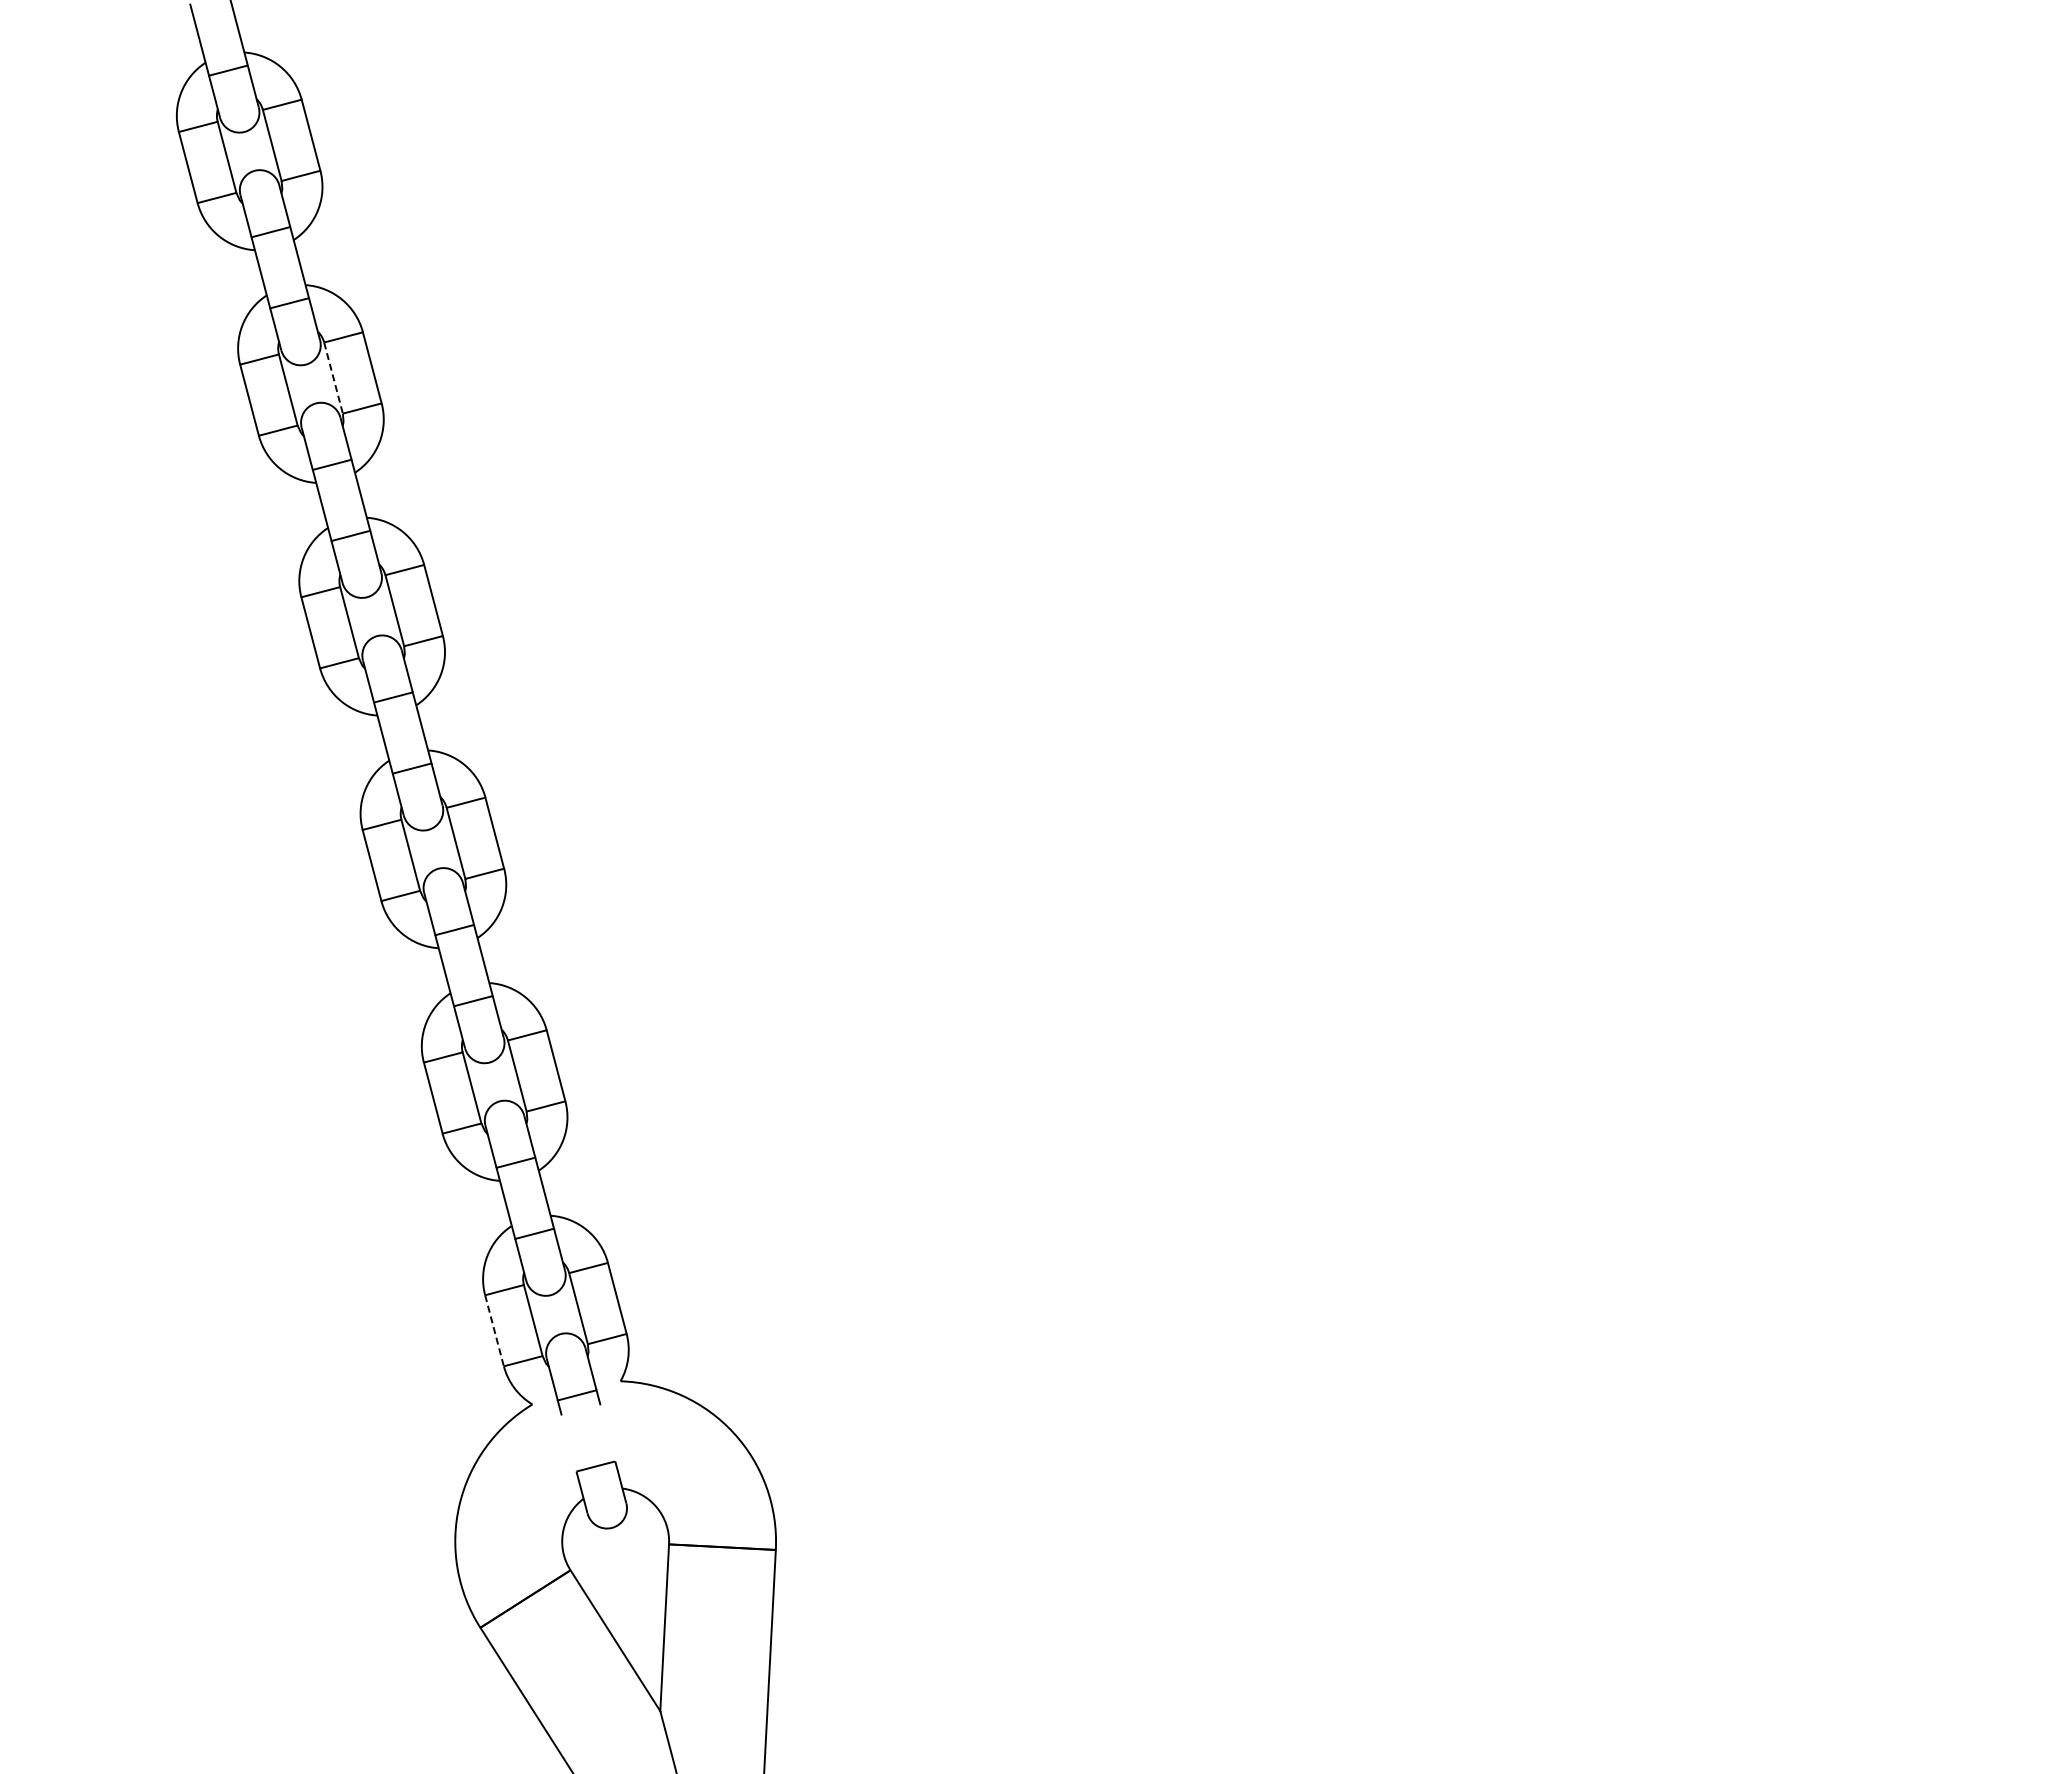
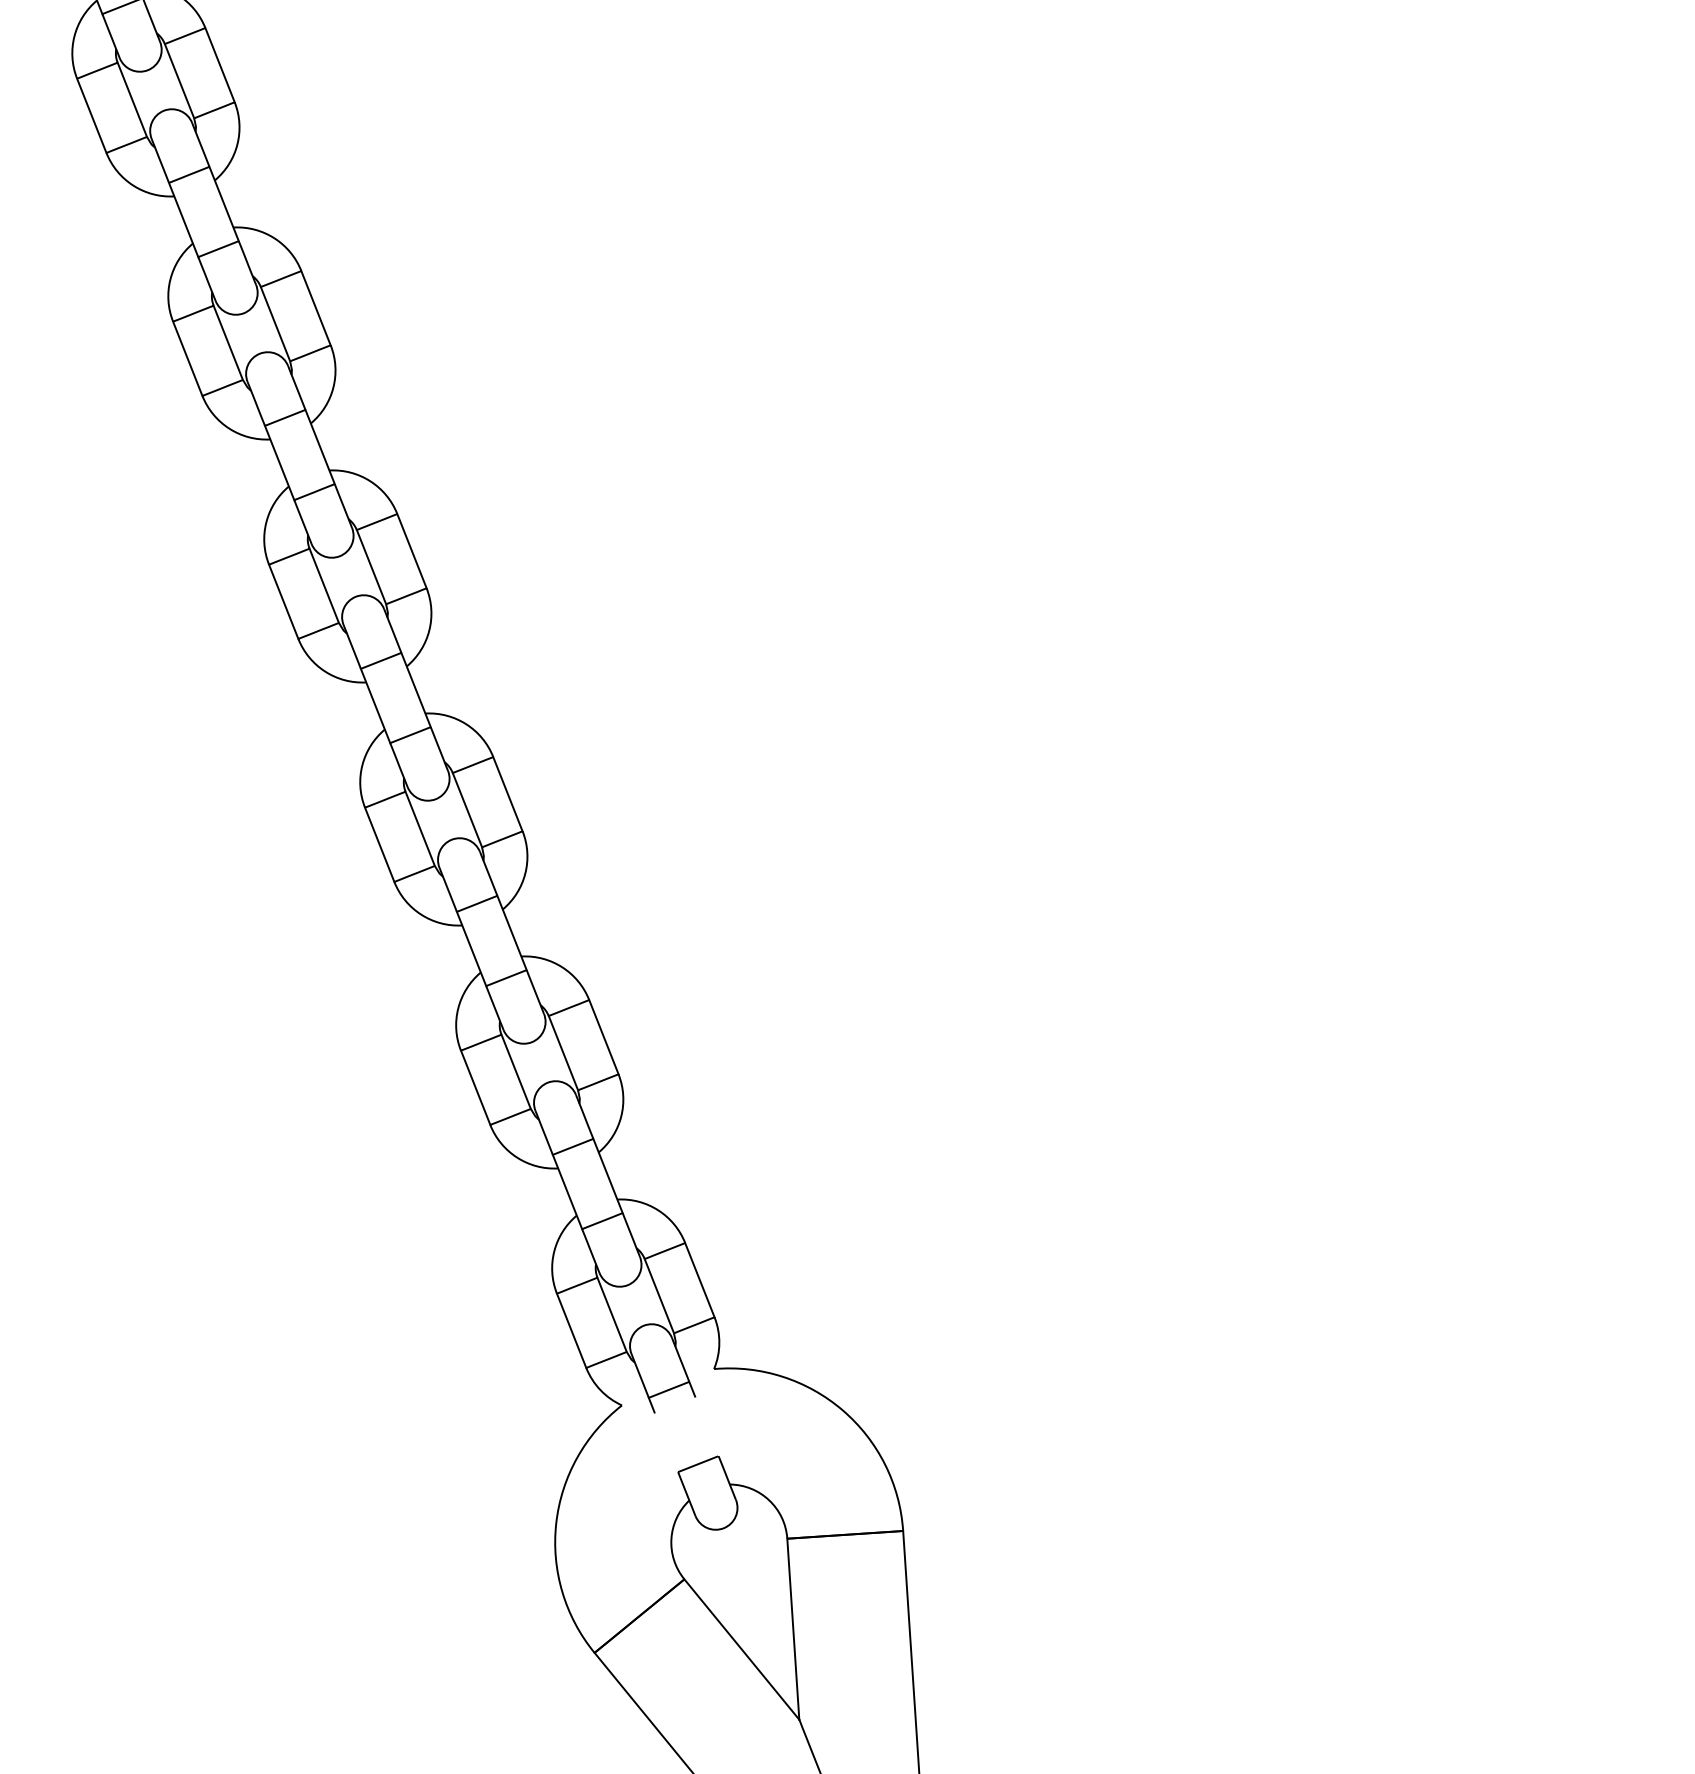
line: (333, 378) -> (275, 324), dashed -> solid
line: (494, 1330) -> (571, 1330), dashed -> solid

